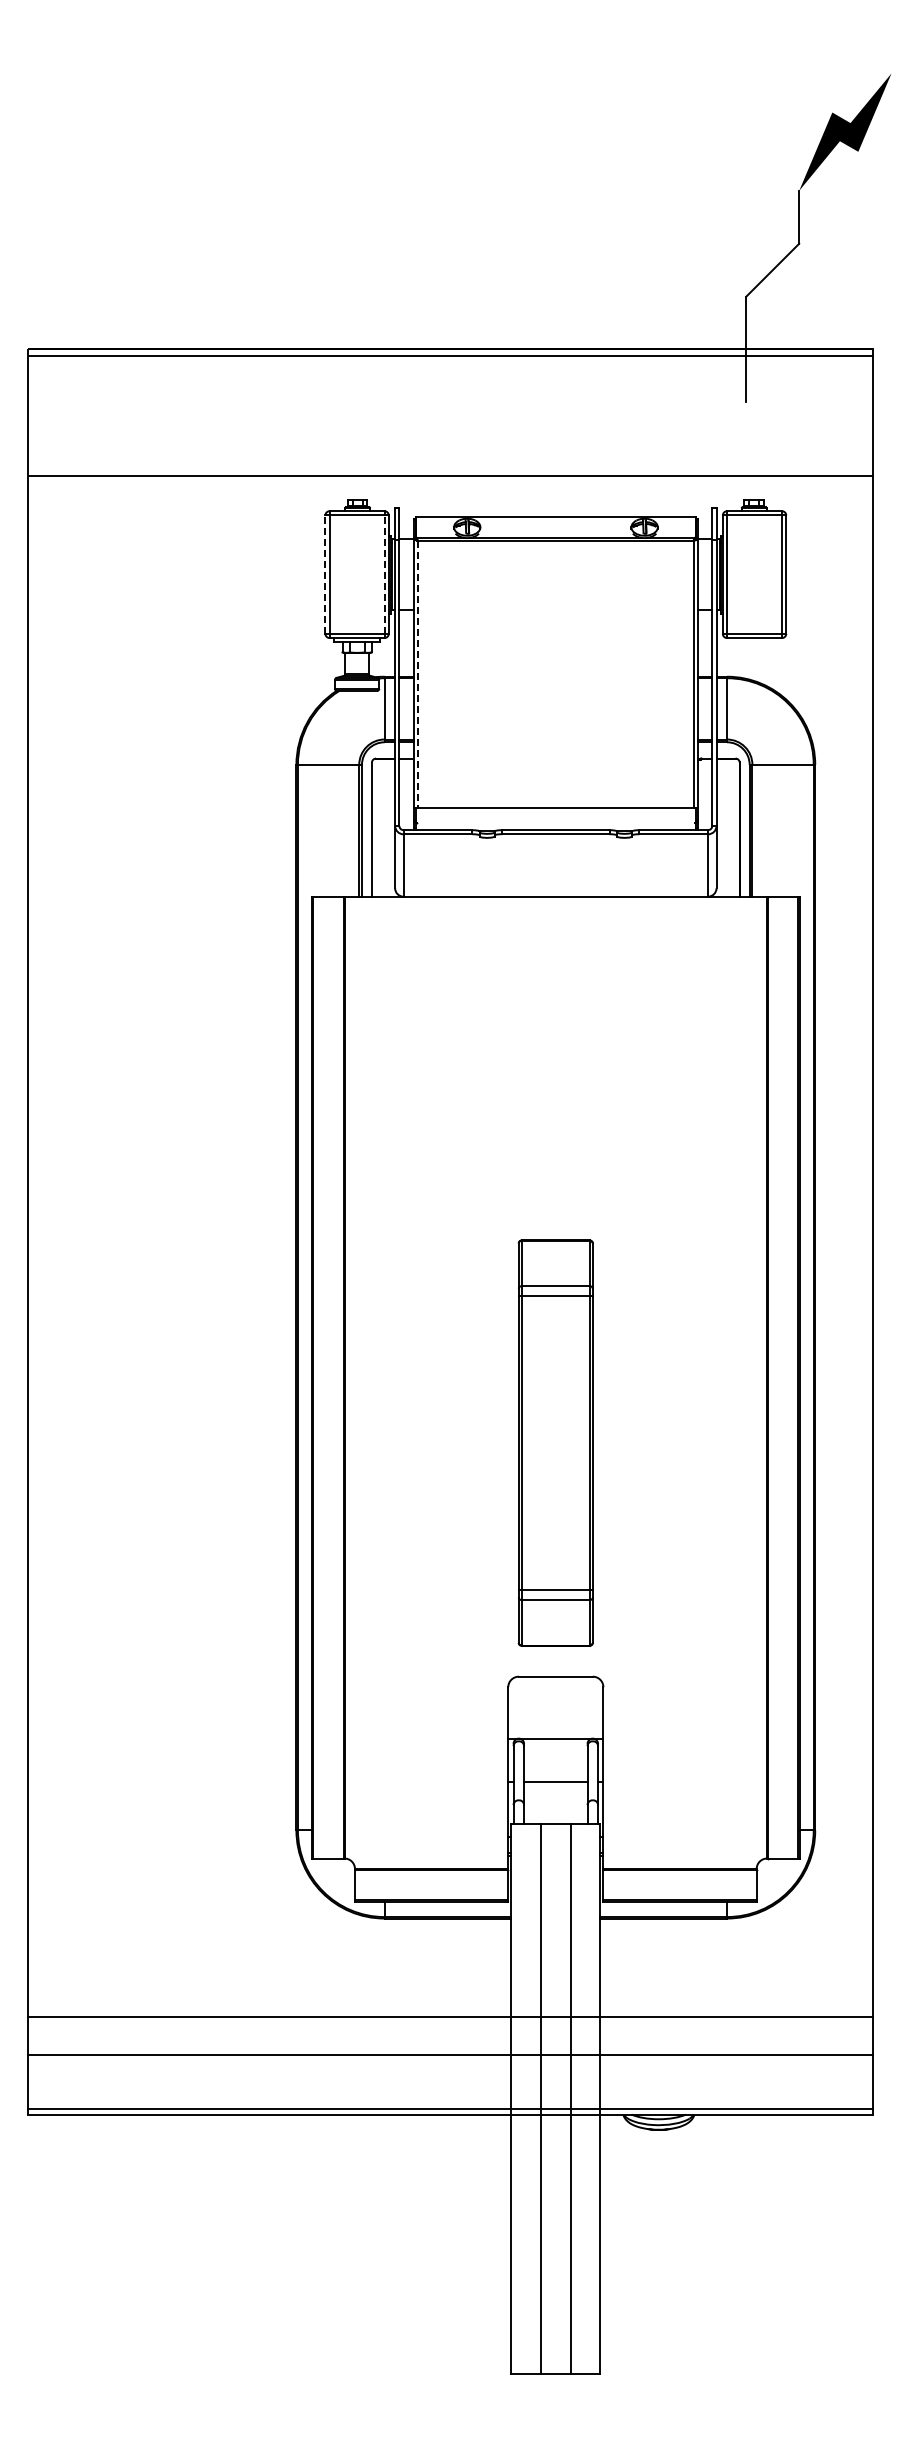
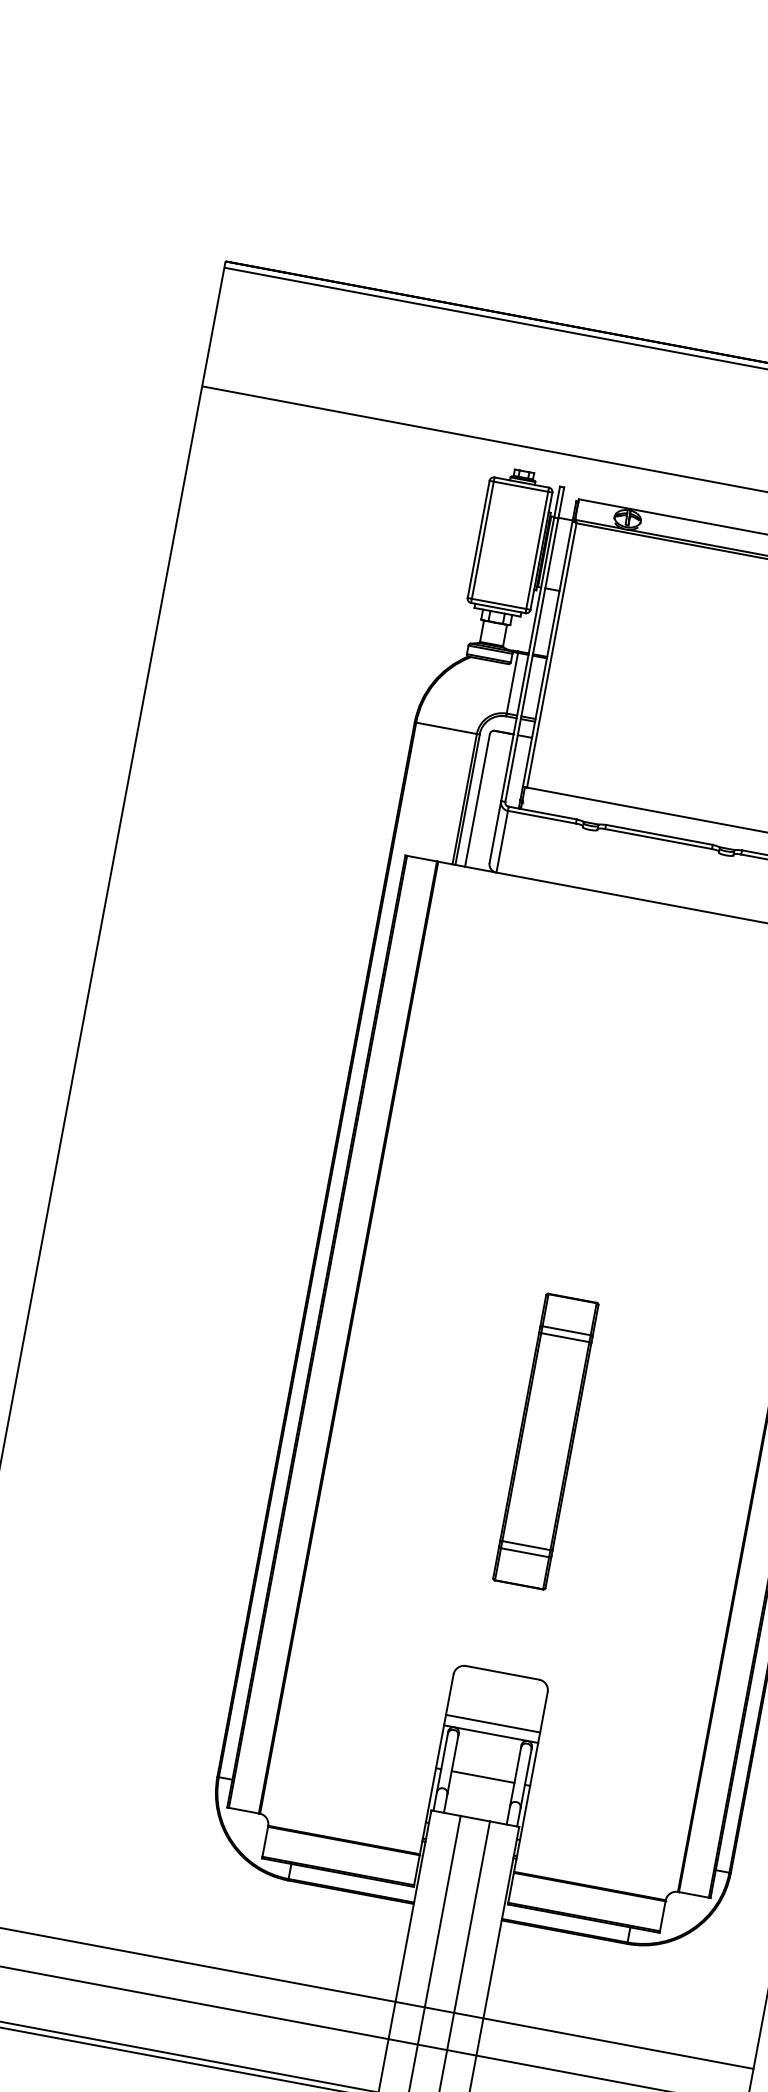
line: (325, 574) -> (478, 539), dashed -> solid
line: (384, 574) -> (537, 550), dashed -> solid
line: (418, 674) -> (552, 655), dashed -> solid
part: (555, 1442) -> (545, 1441), size x0.71
line: (555, 1728) -> (492, 1724), added

